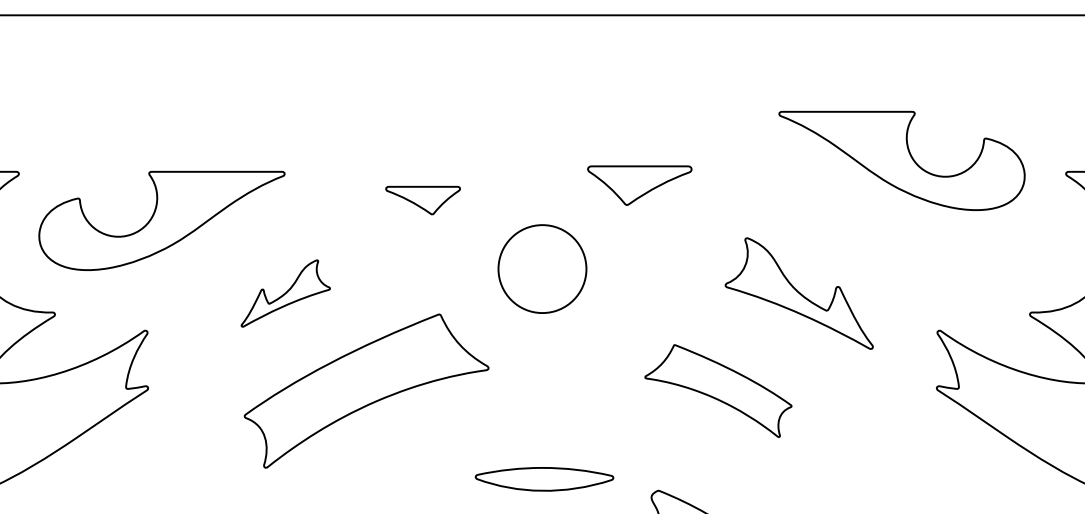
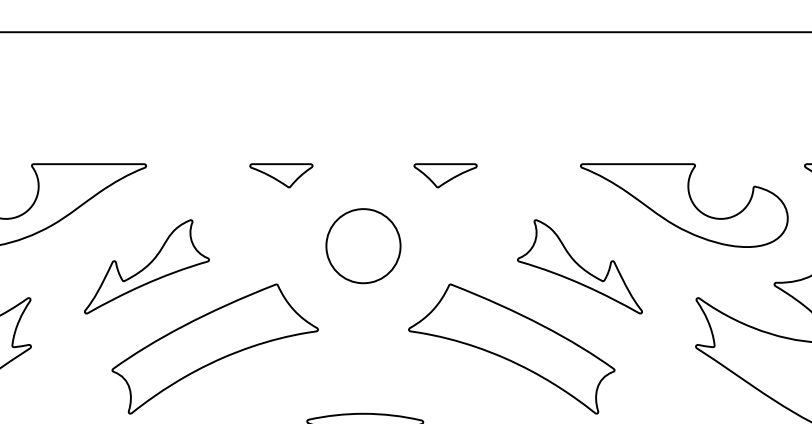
part: (901, 160) -> (683, 205), moved
part: (639, 185) -> (445, 175), size x0.71
part: (422, 200) -> (280, 175), moved
part: (285, 293) -> (146, 266), size x1.67
part: (718, 390) -> (511, 348), size x1.67

